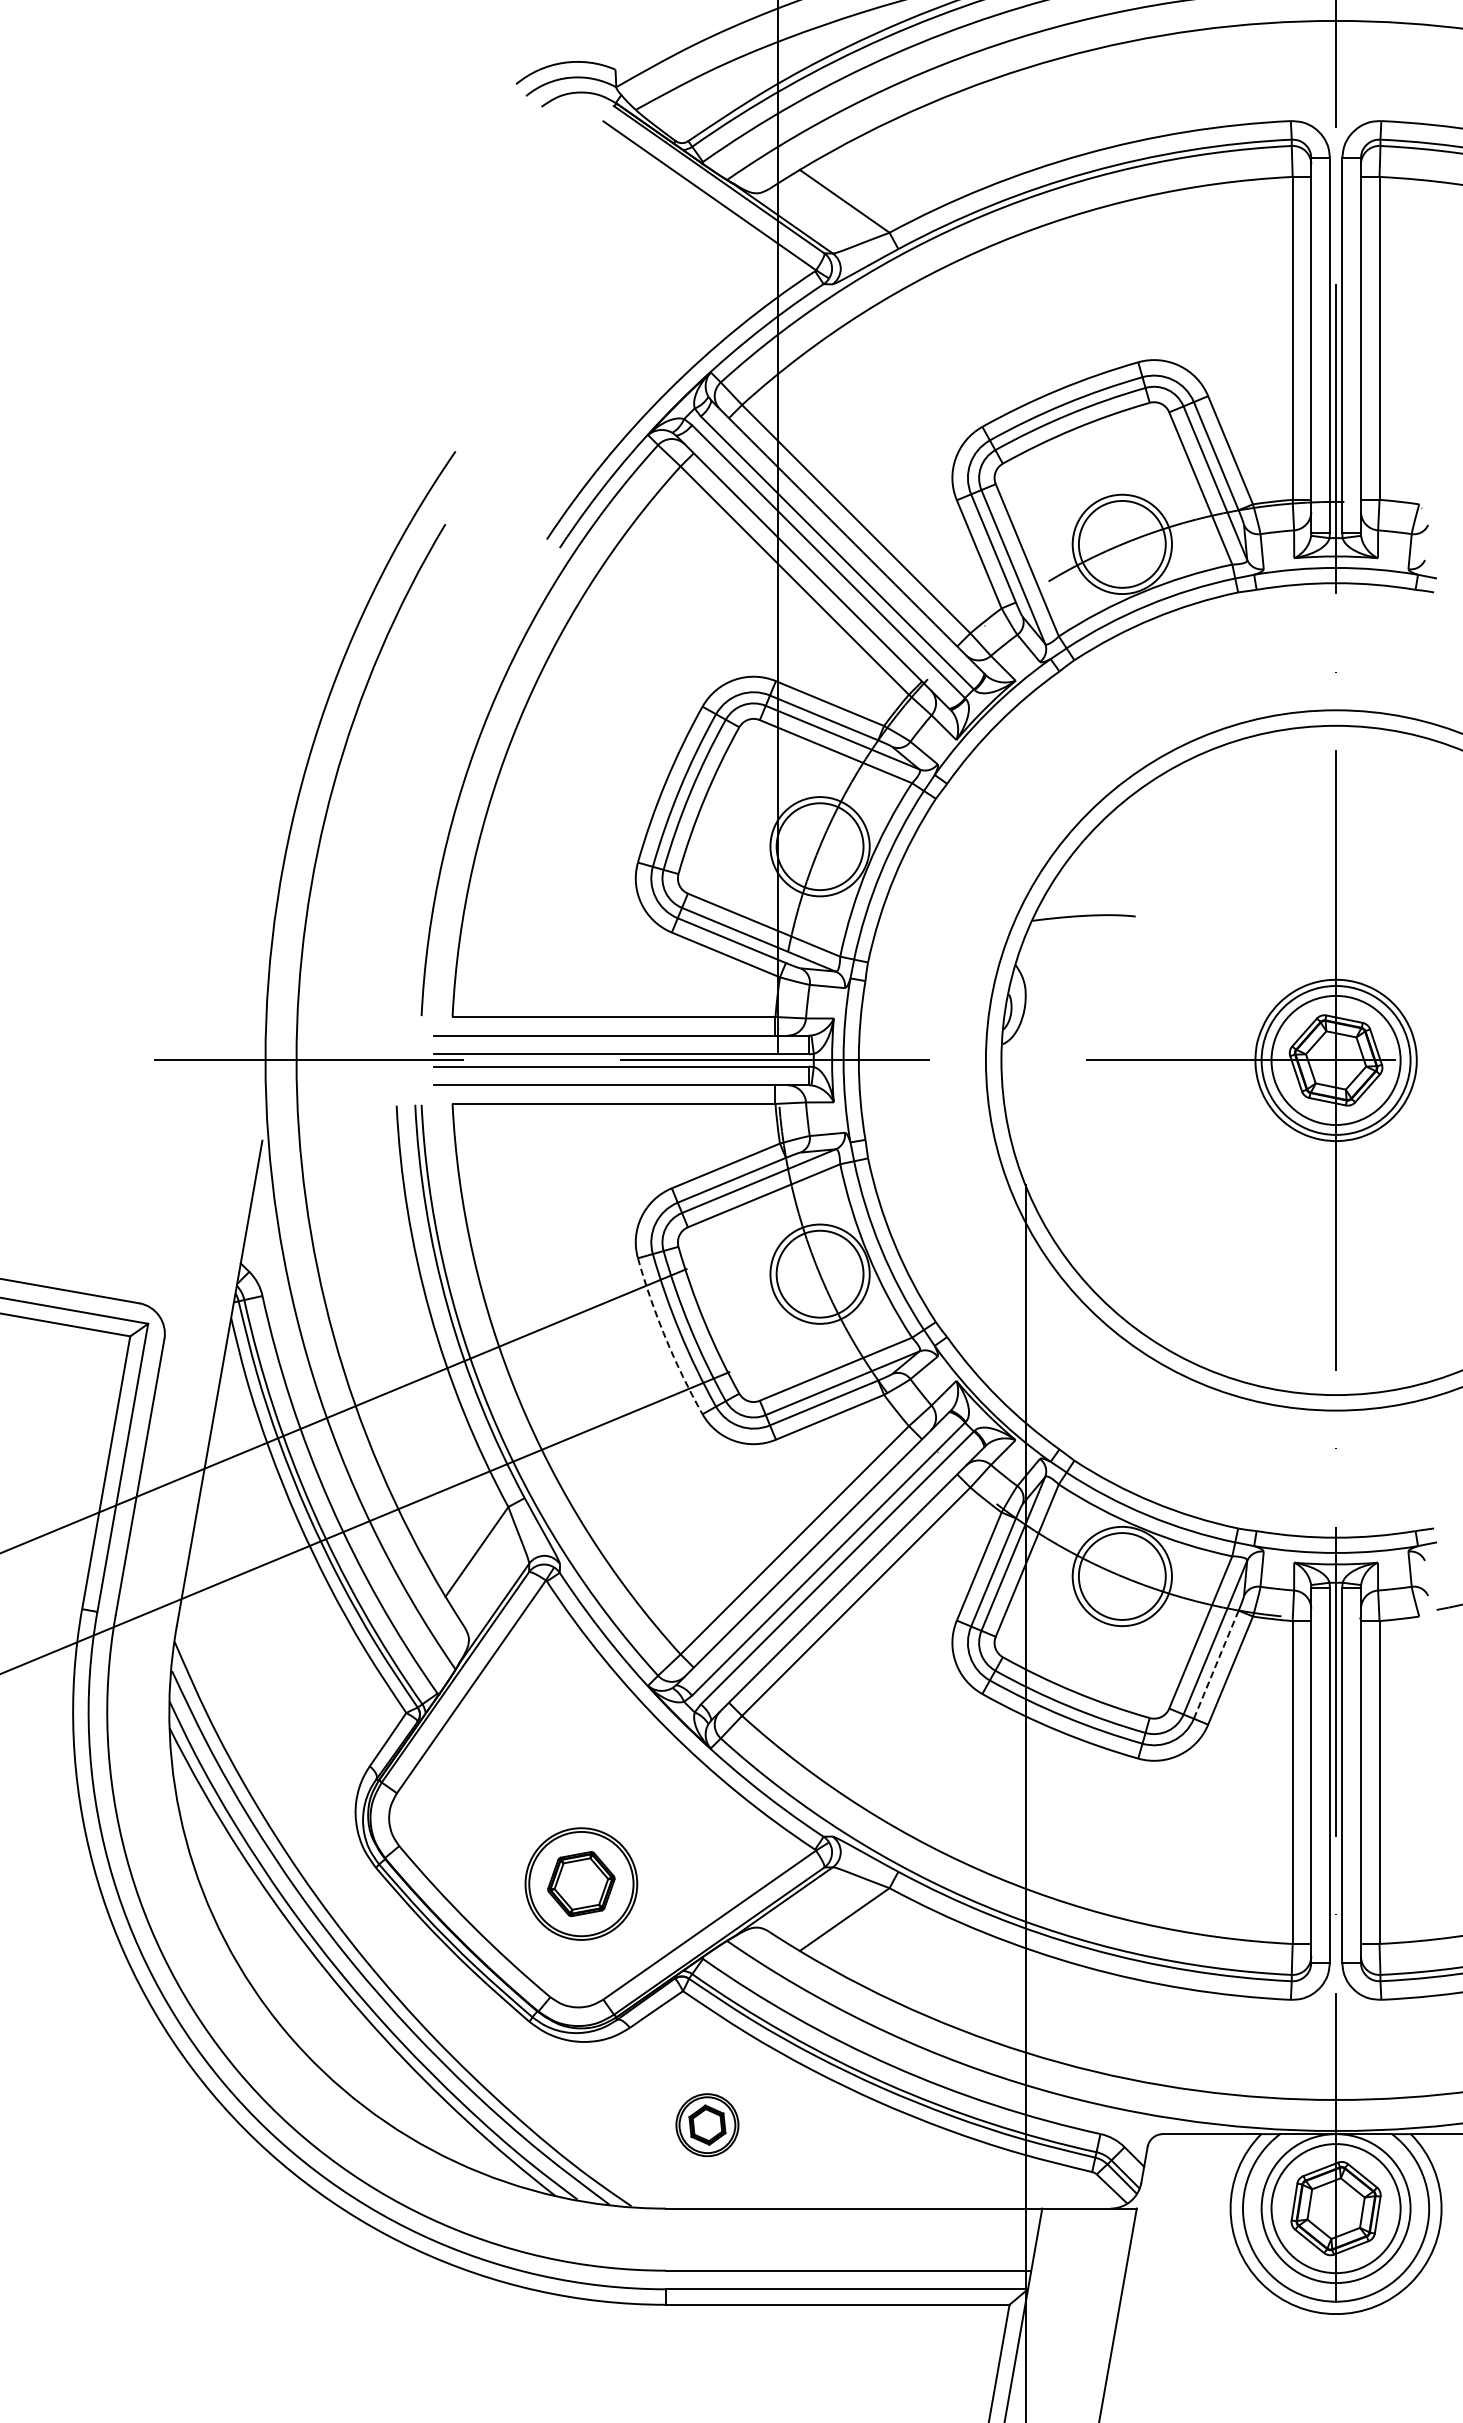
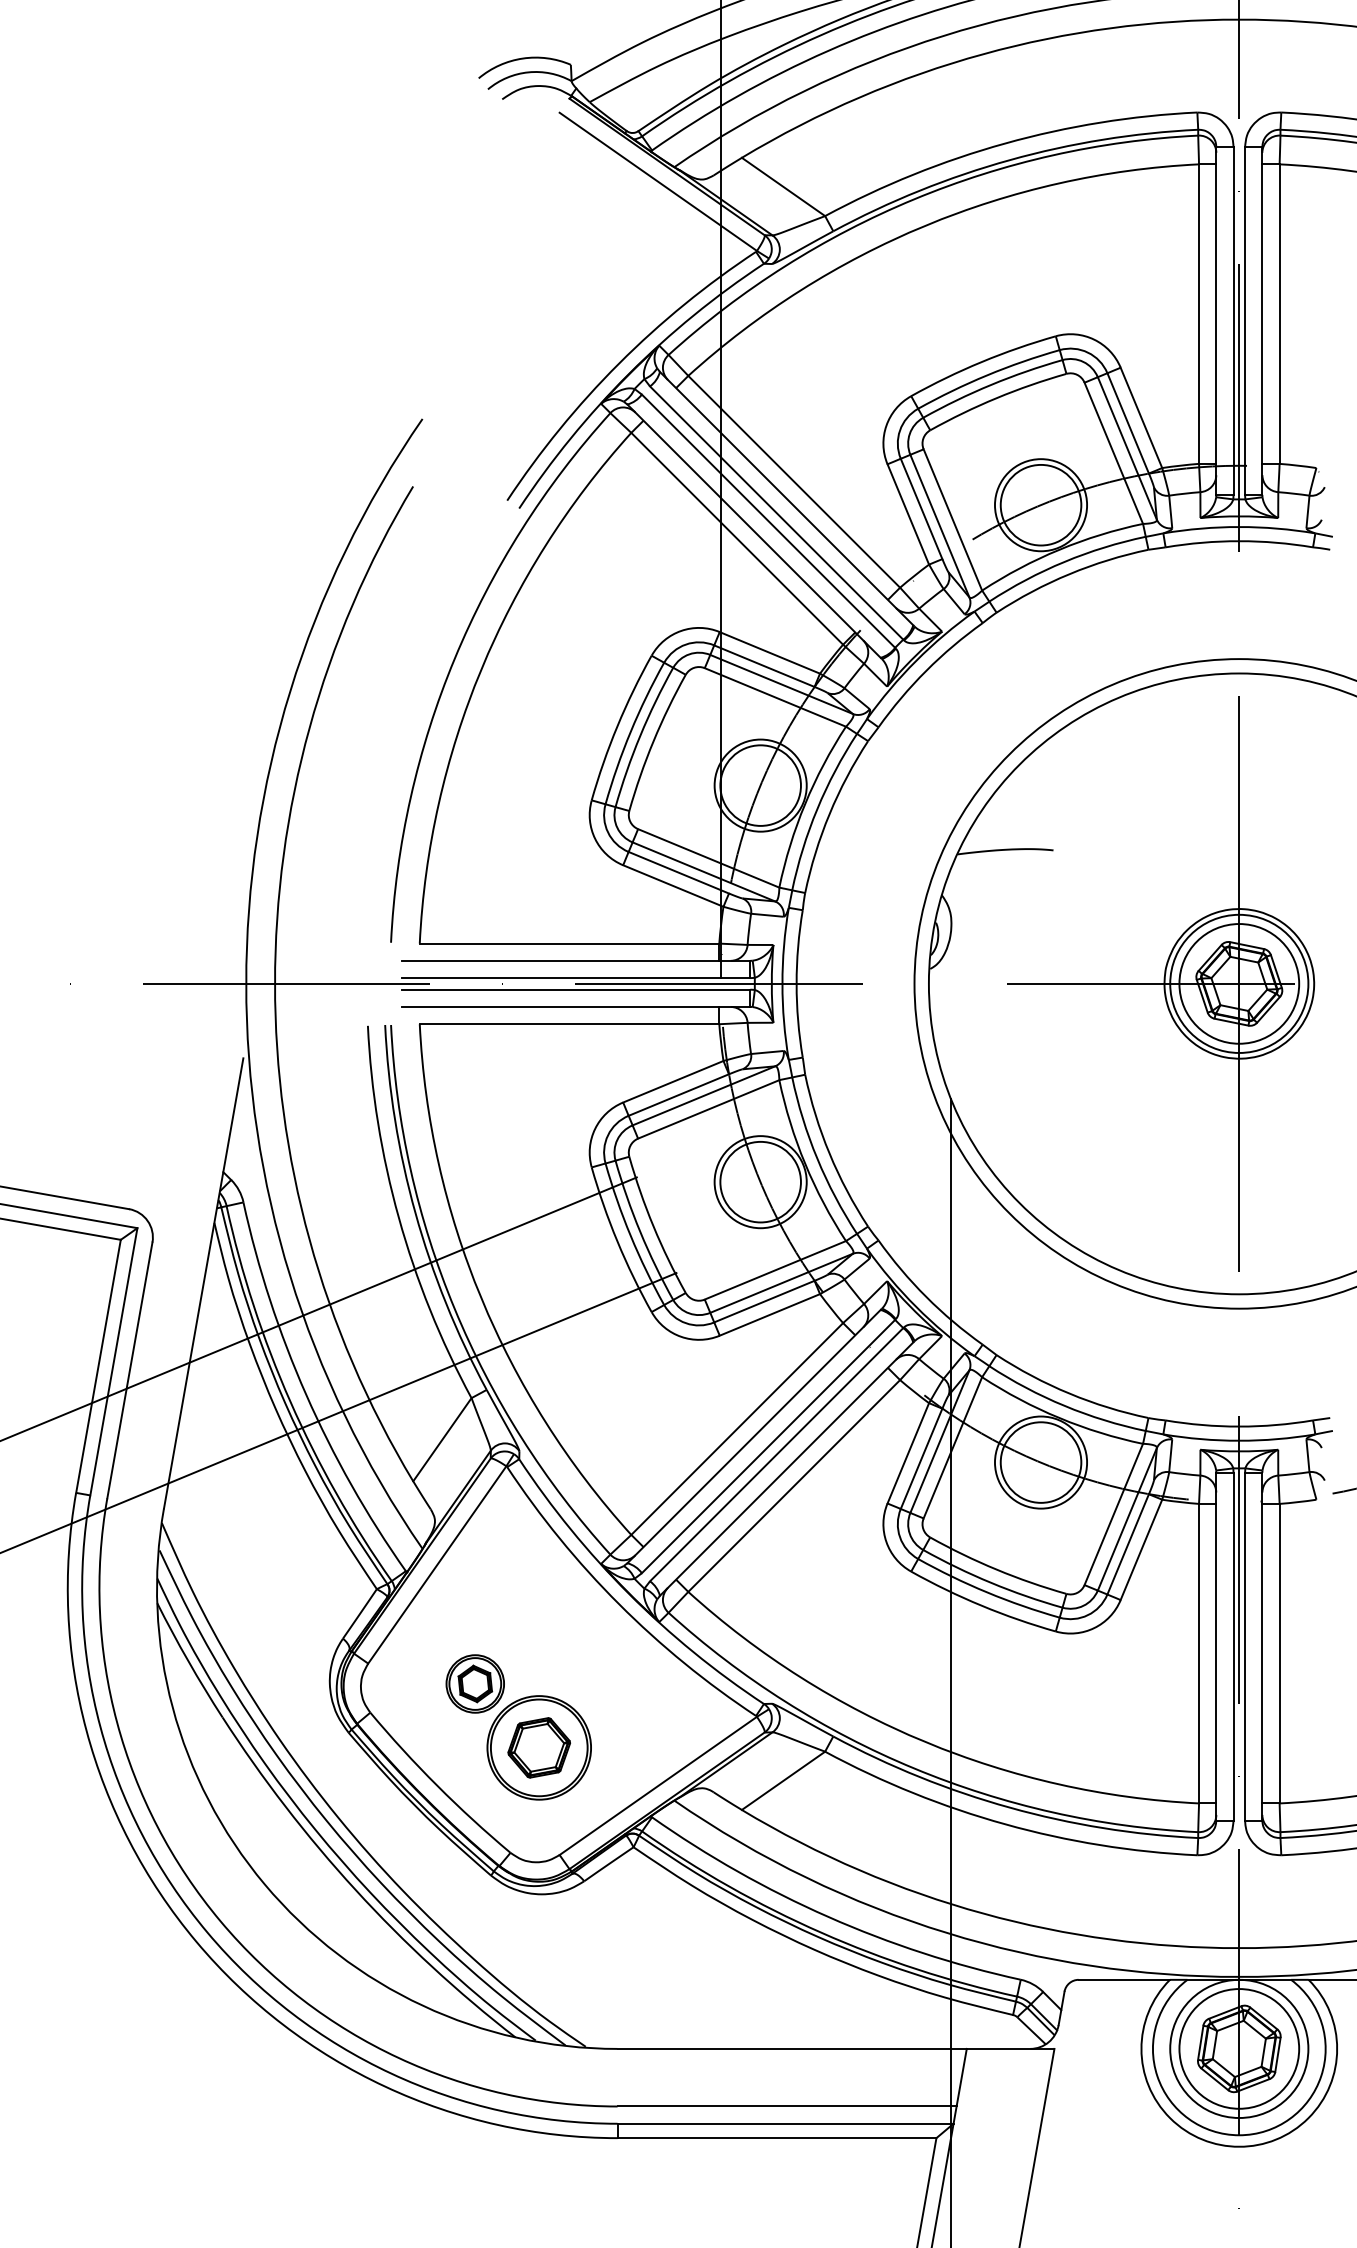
arc: (665, 1338) -> (617, 1241), dashed -> solid
line: (1216, 1664) -> (1128, 1544), dashed -> solid
part: (707, 2125) -> (475, 1684), moved

